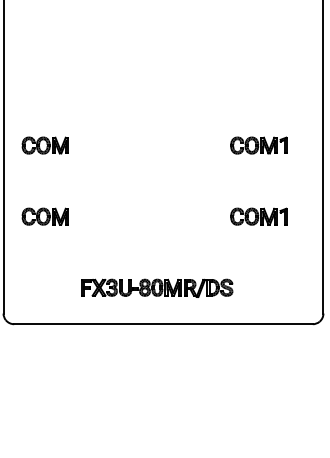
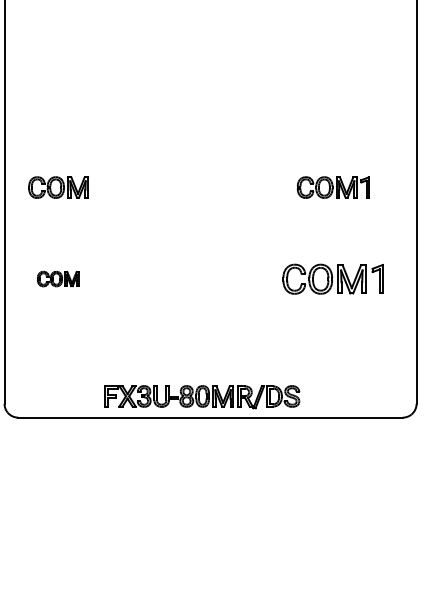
part: (44, 216) -> (57, 278), size x0.7
part: (258, 216) -> (332, 278), size x1.4
part: (157, 287) -> (202, 396), moved

